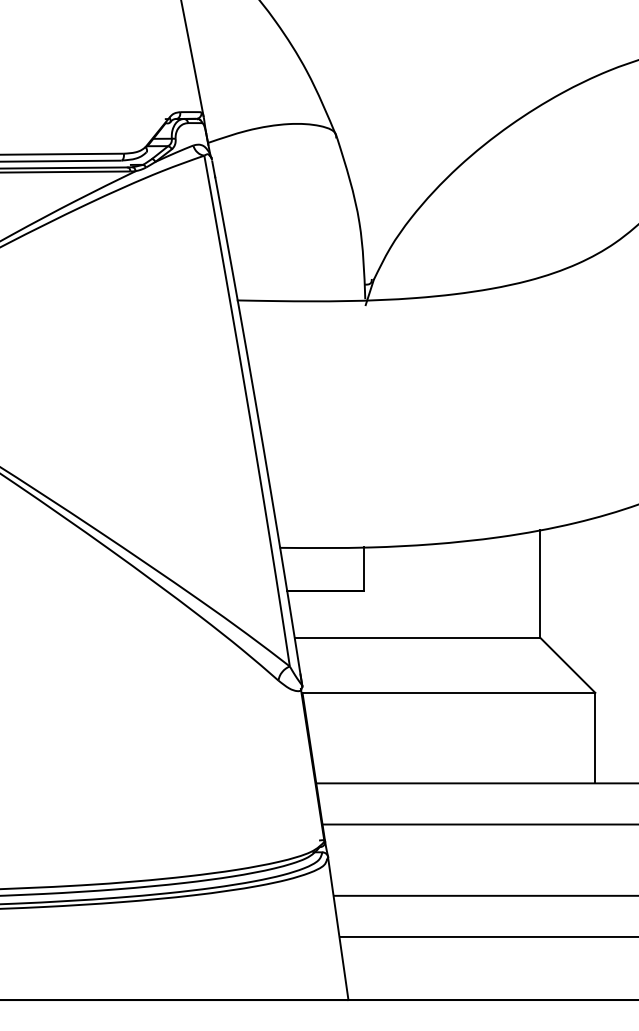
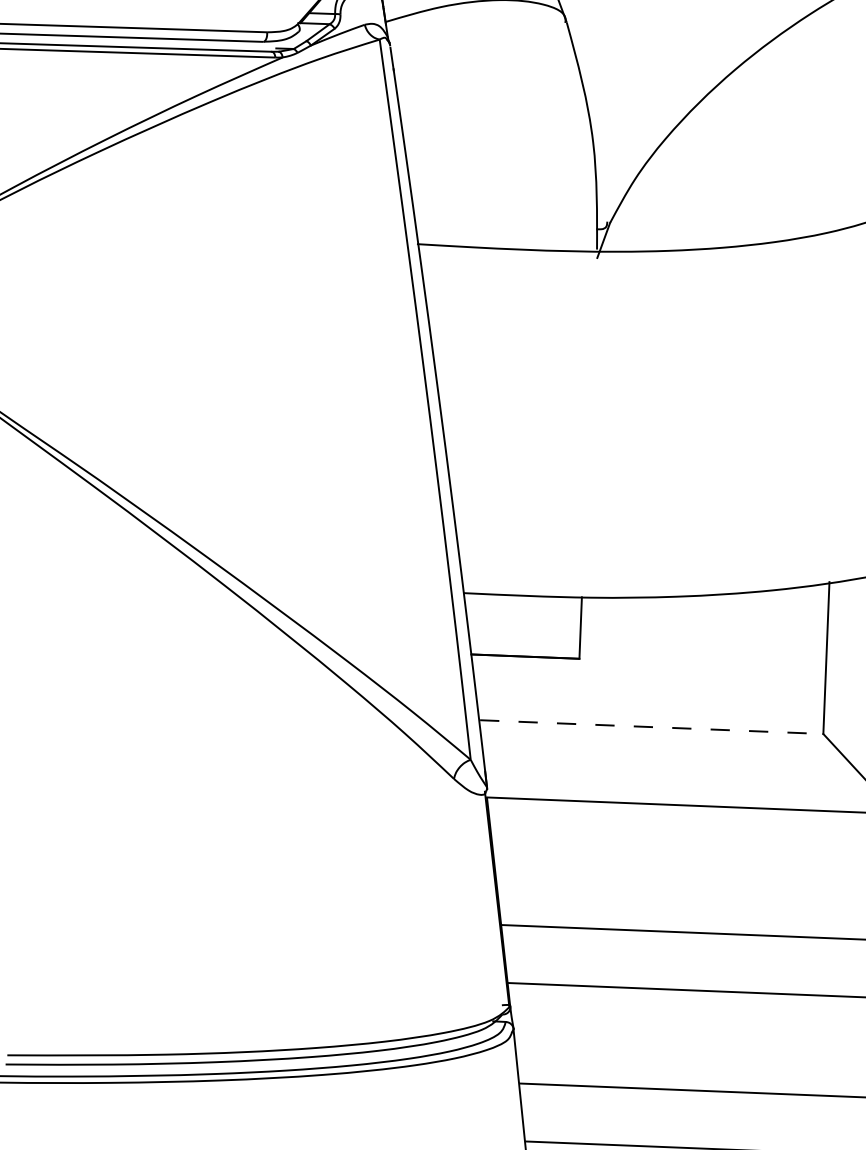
line: (417, 637) -> (651, 726), solid -> dashed

